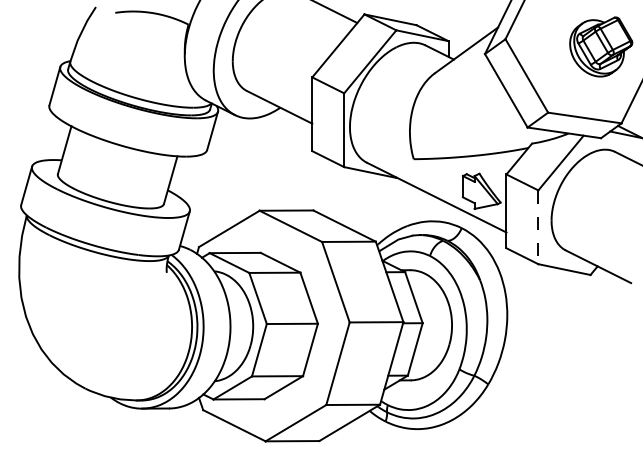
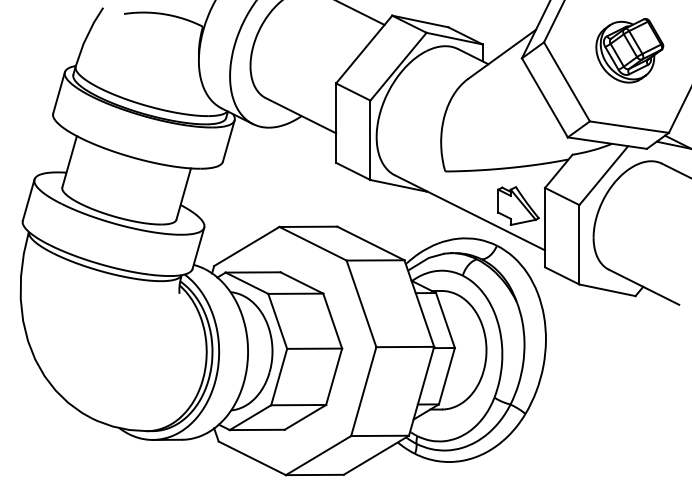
part: (601, 46) -> (630, 50), moved
line: (538, 227) -> (579, 245), dashed -> solid

